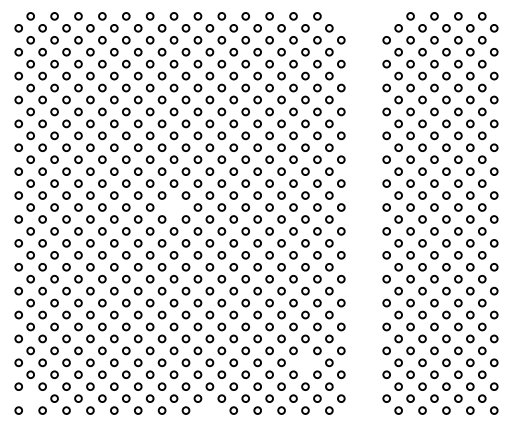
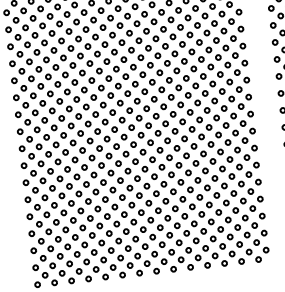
circle: (173, 207) -> (131, 127), added
circle: (305, 362) -> (237, 227), added
circle: (30, 398) -> (45, 275), added
circle: (209, 410) -> (173, 269), added

